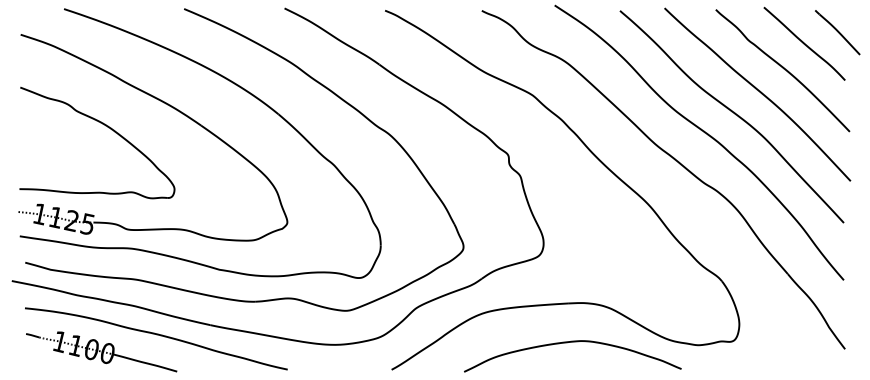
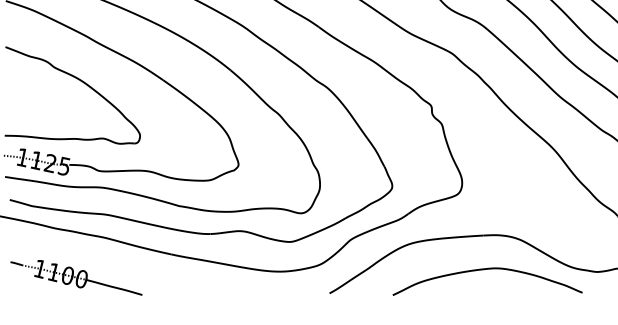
curve: (156, 335) -> (124, 263), removed

